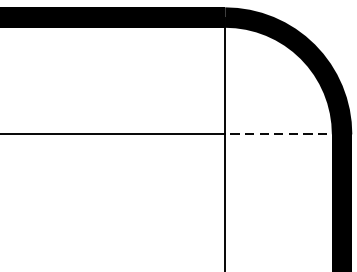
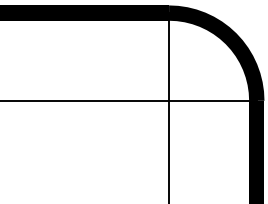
line: (283, 134) -> (212, 100), dashed -> solid

